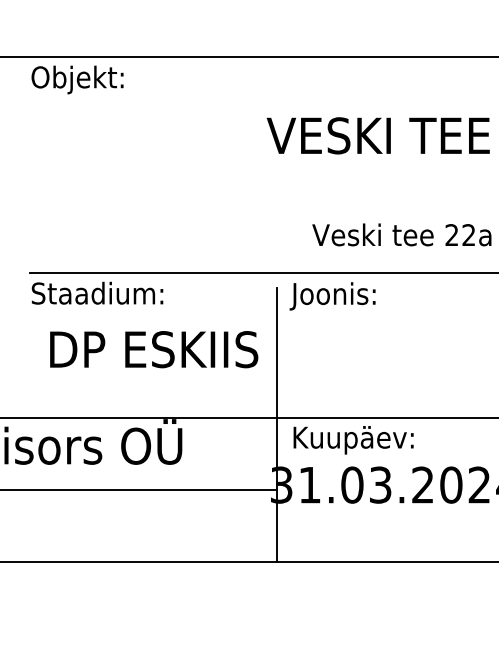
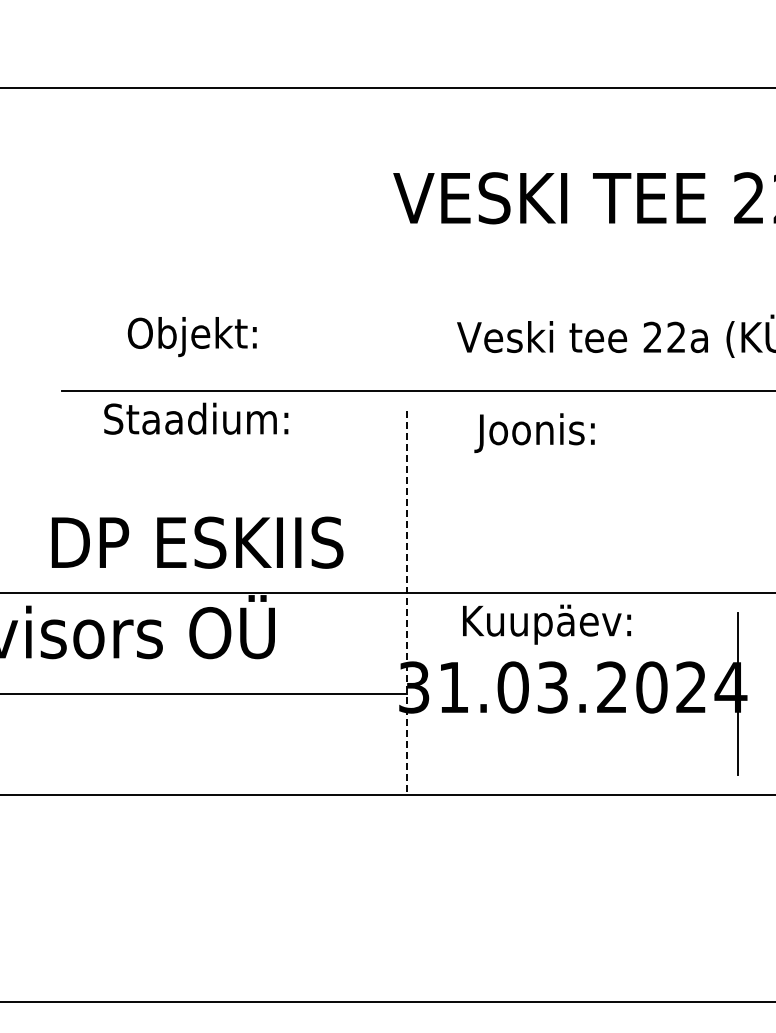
text: (76, 80) -> (191, 337), moved
text: (97, 293) -> (196, 418), moved
text: (332, 296) -> (534, 433), moved
text: (154, 349) -> (197, 542), moved
line: (276, 424) -> (407, 602), solid -> dashed
text: (353, 440) -> (546, 624), moved

